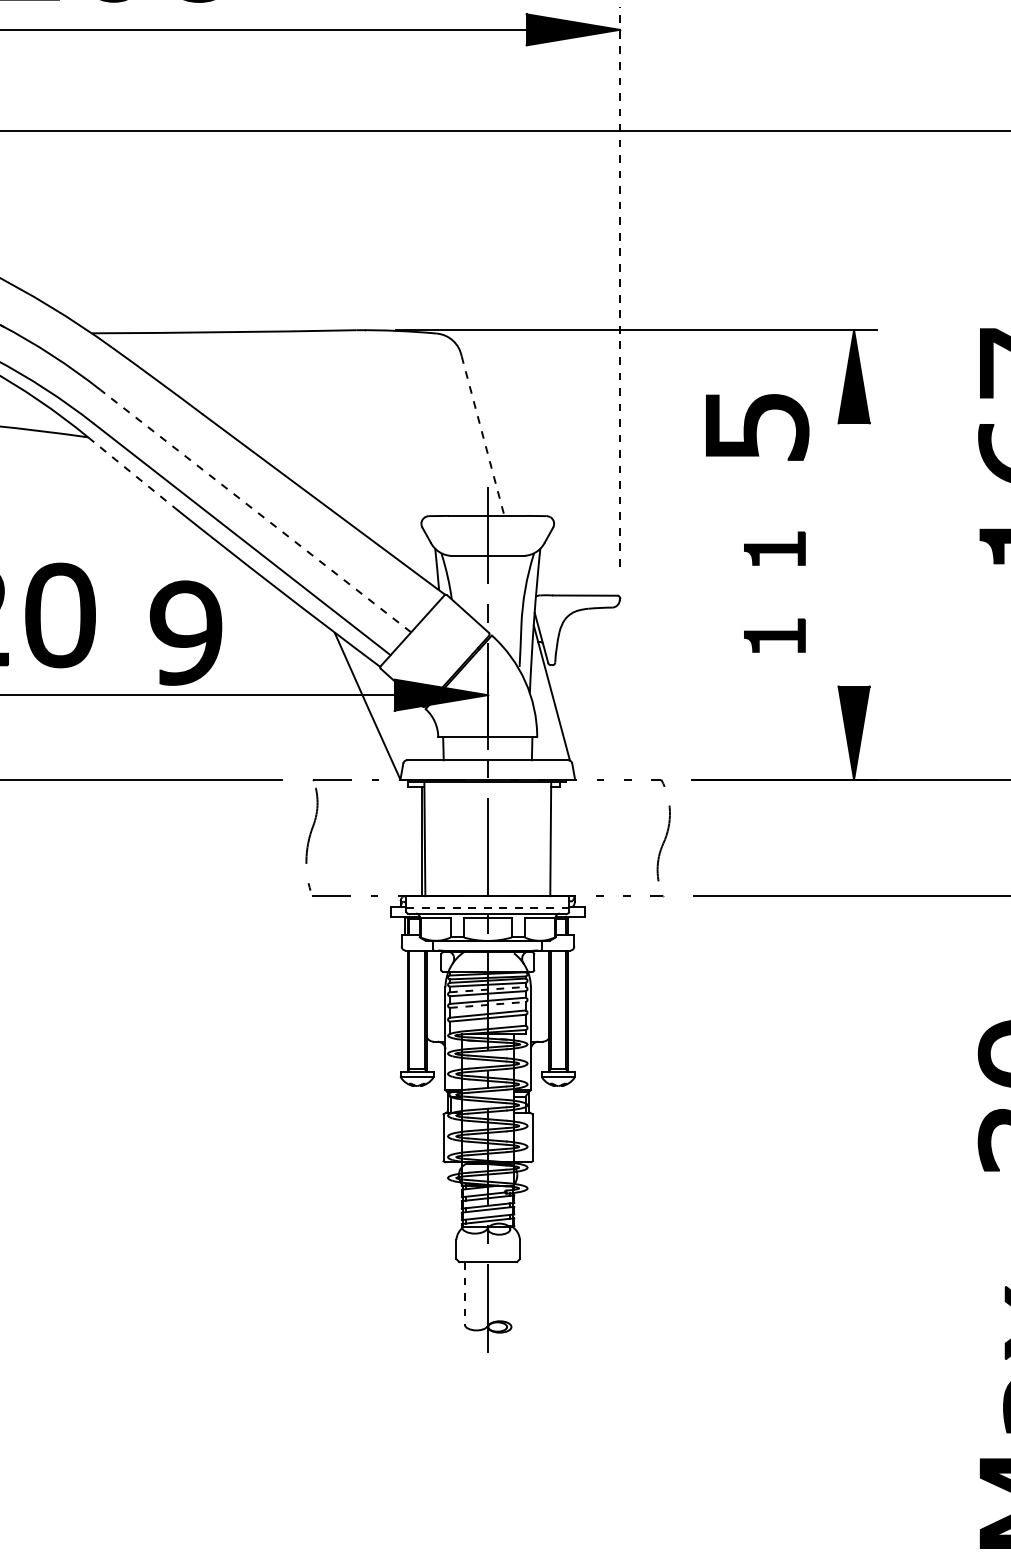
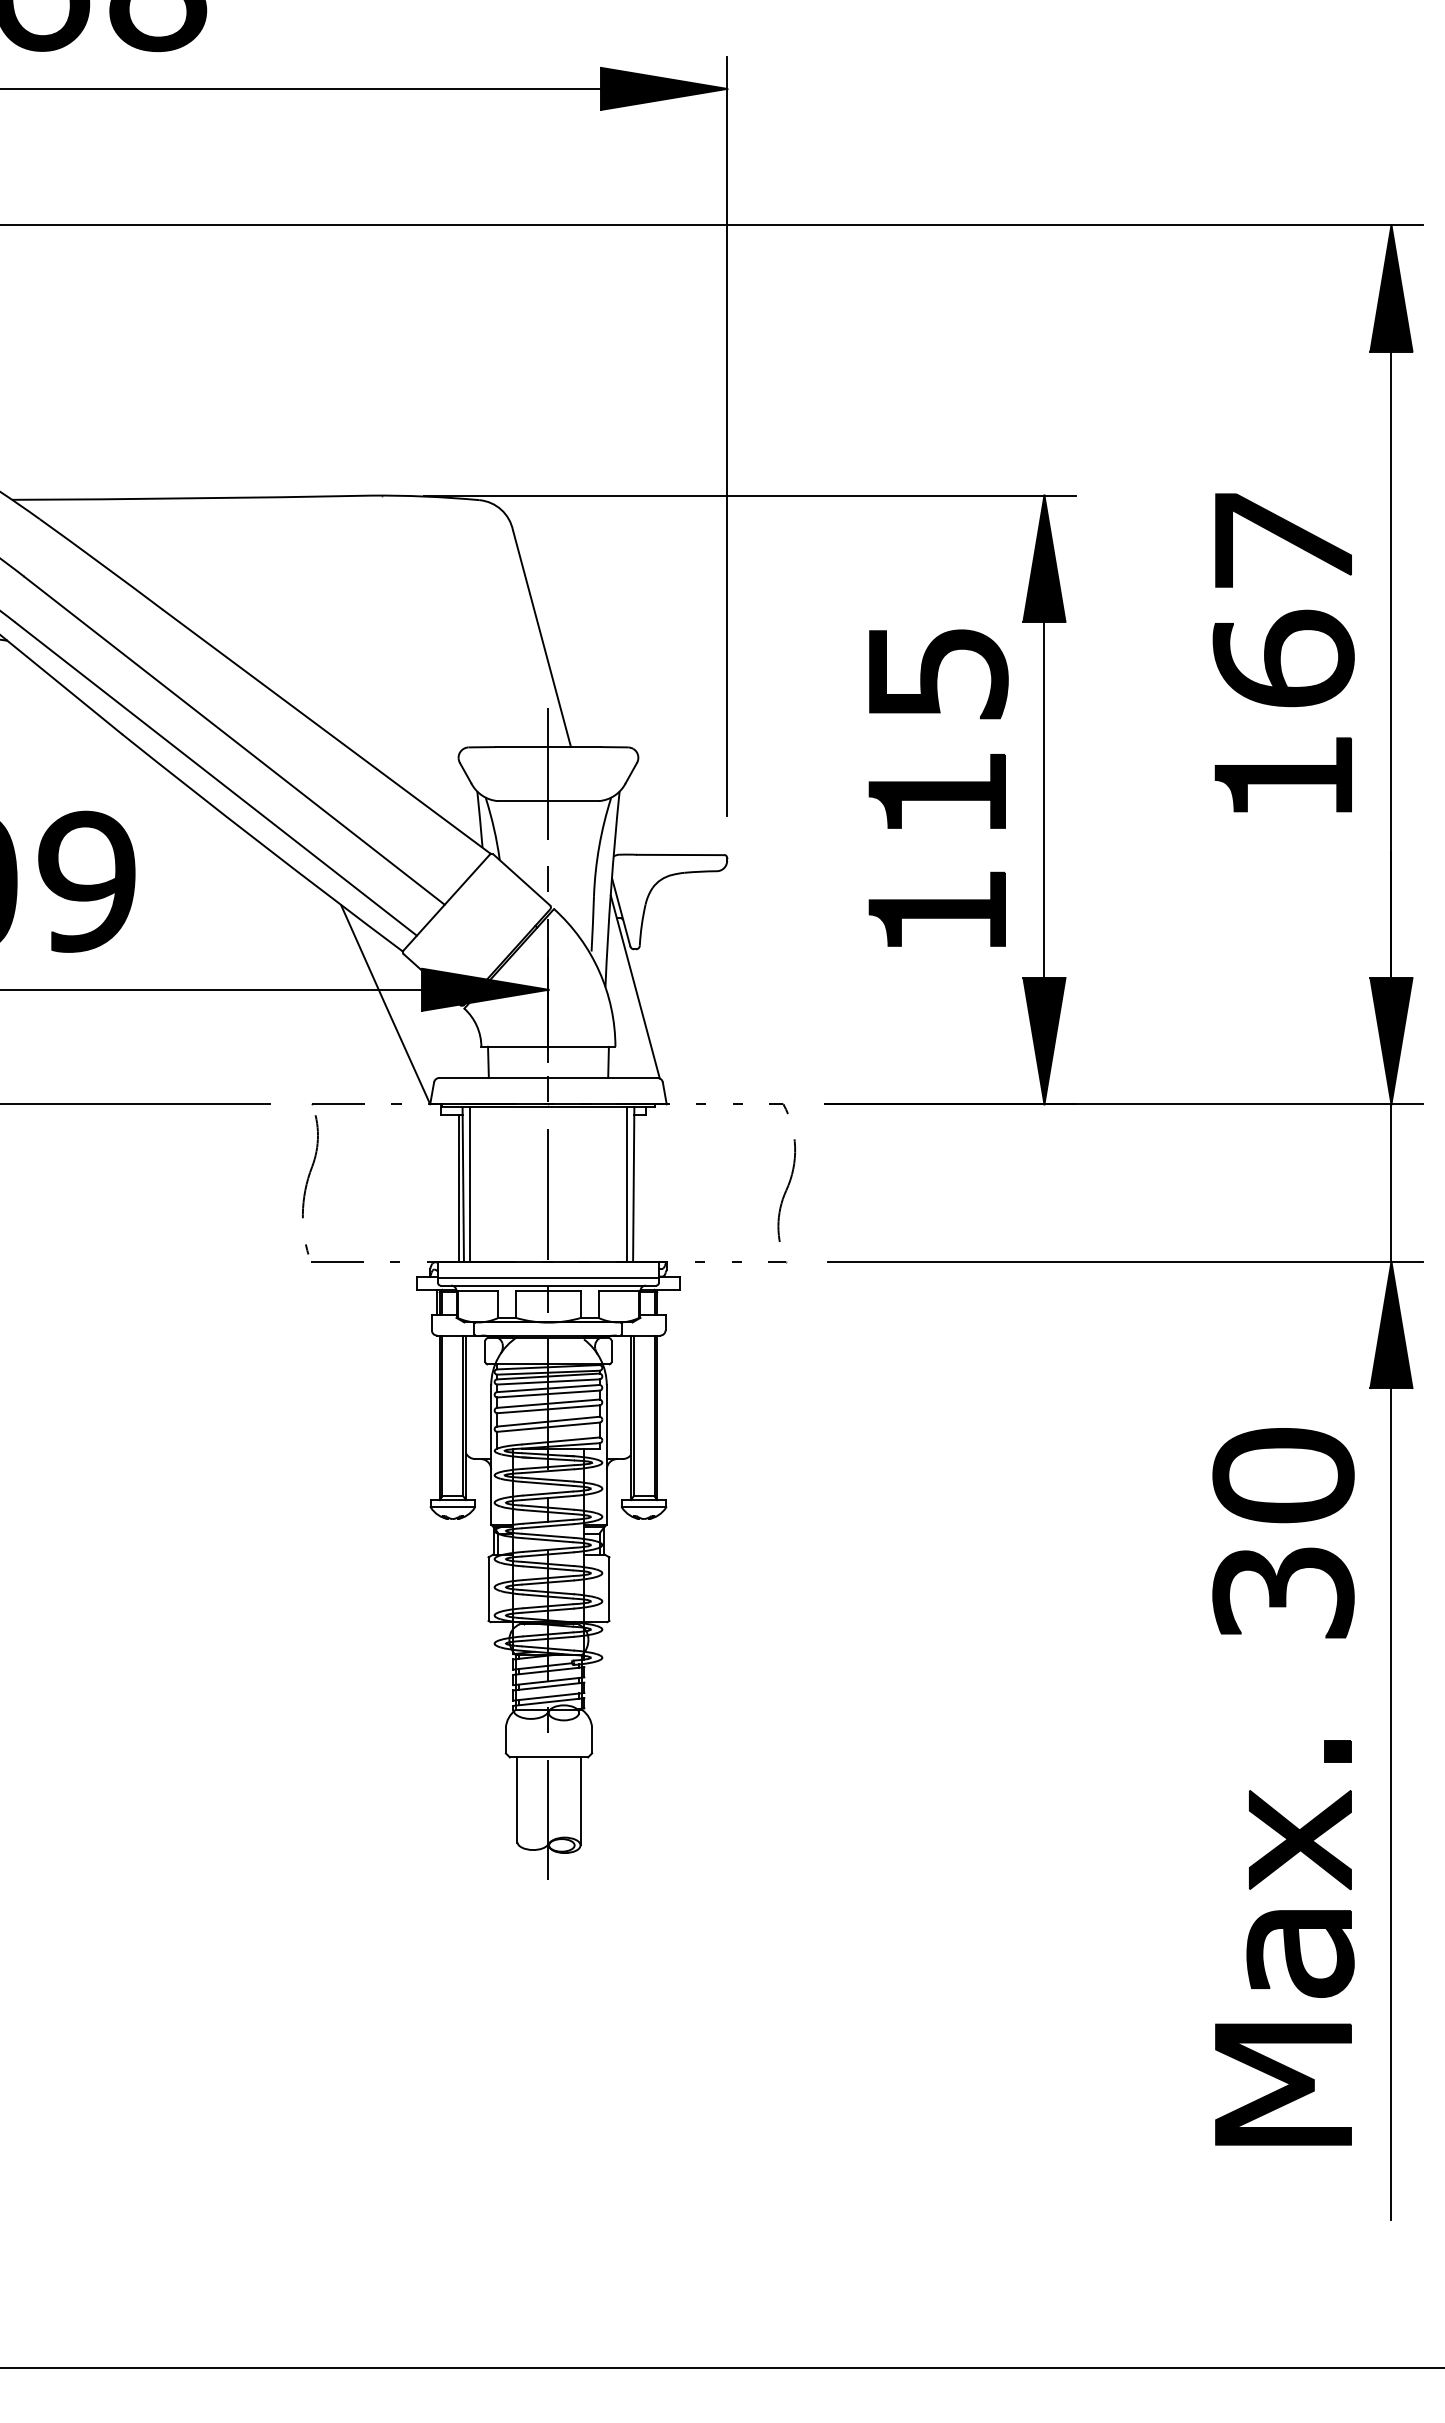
line: (619, 286) -> (727, 436), dashed -> solid
part: (757, 427) -> (938, 674), moved
line: (483, 435) -> (542, 638), dashed -> solid
line: (130, 471) -> (64, 687), dashed -> solid
line: (255, 511) -> (234, 740), dashed -> solid
part: (774, 548) -> (936, 791), size x1.67
line: (854, 554) -> (1044, 799), added
part: (185, 632) -> (86, 881), moved
part: (774, 635) -> (936, 908), size x1.67
line: (429, 838) -> (469, 1183), added
line: (546, 838) -> (627, 1183), added
line: (487, 907) -> (548, 1277), dashed -> solid
line: (488, 989) -> (549, 1388), dashed -> solid
line: (487, 1005) -> (548, 1409), dashed -> solid
line: (464, 1293) -> (517, 1800), dashed -> solid
line: (511, 1294) -> (580, 1801), added

